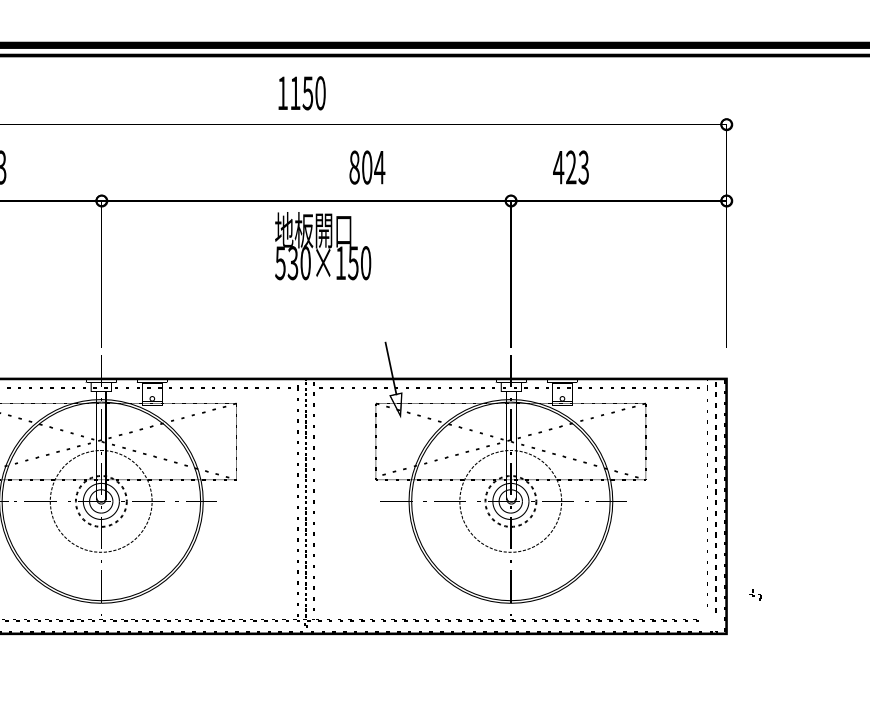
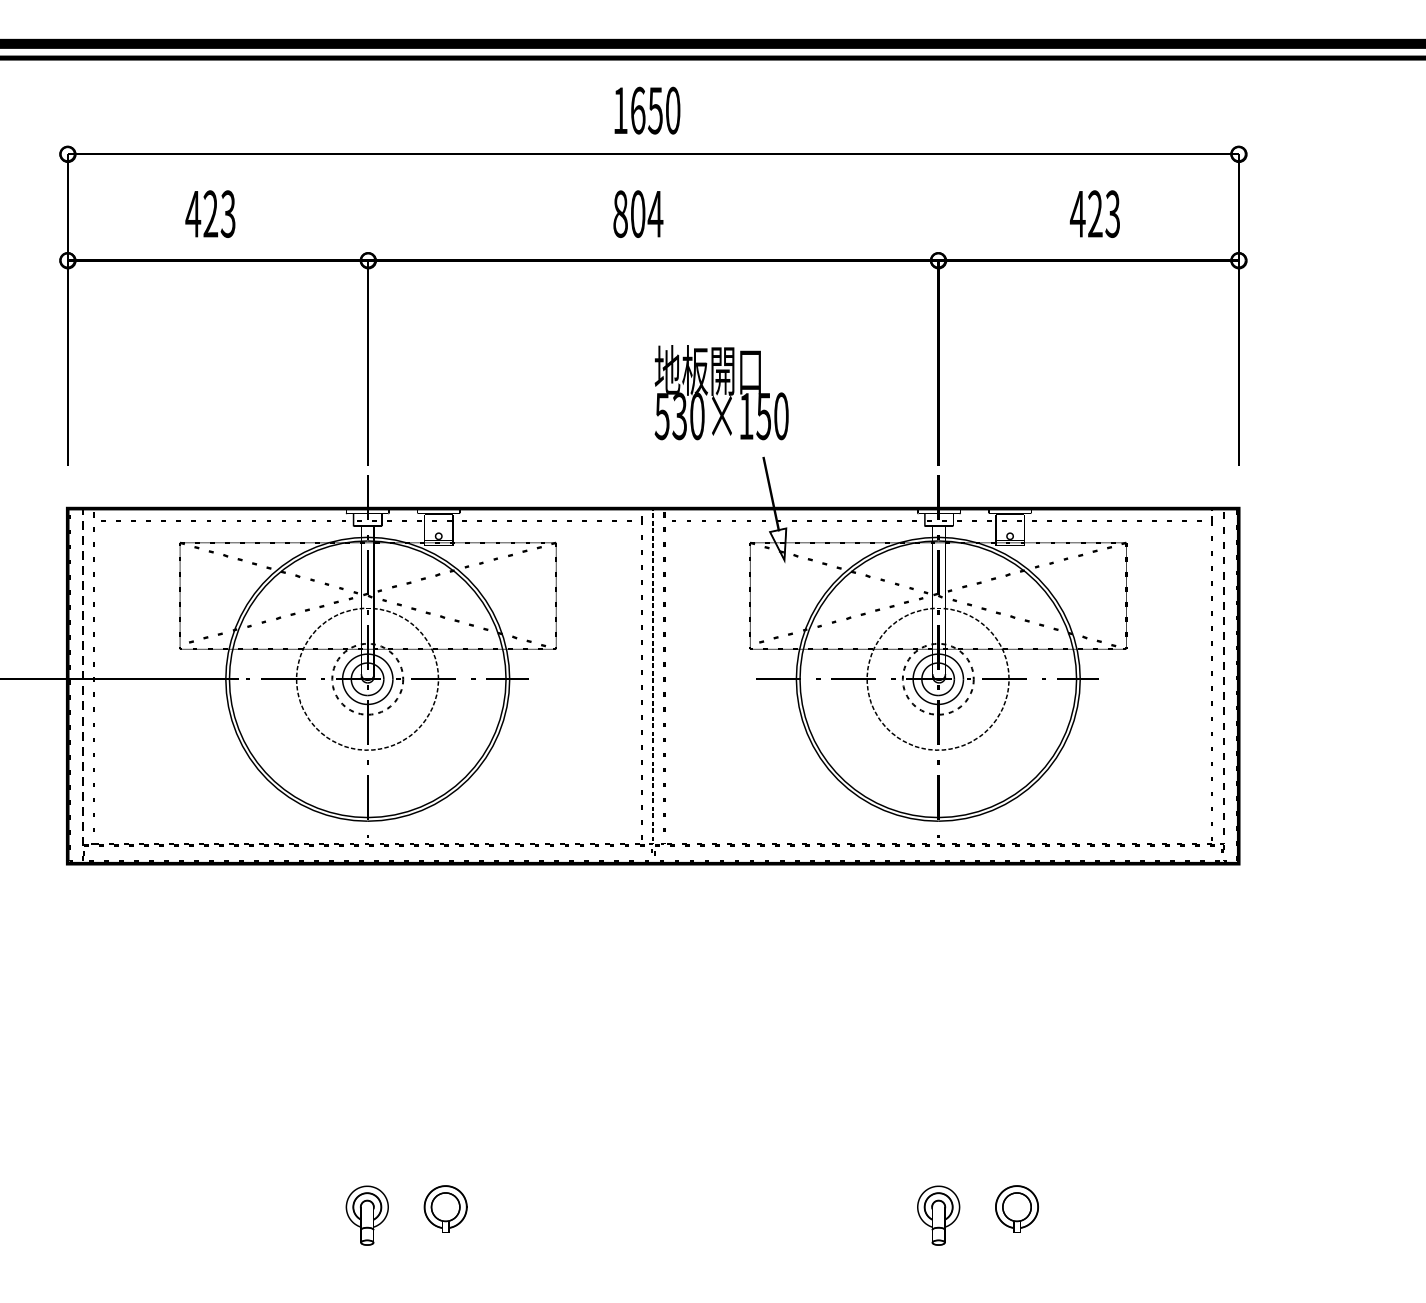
text: (295, 93) -> (638, 110), 1150 -> 1650
text: (367, 167) -> (638, 213), moved
text: (570, 167) -> (1094, 213), moved
text: (322, 246) -> (721, 392), moved
part: (755, 594) -> (1215, 844), moved

